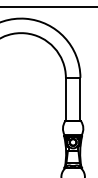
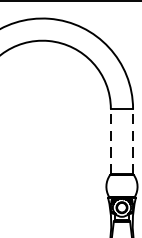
line: (65, 99) -> (110, 142), solid -> dashed
line: (80, 99) -> (133, 142), solid -> dashed

